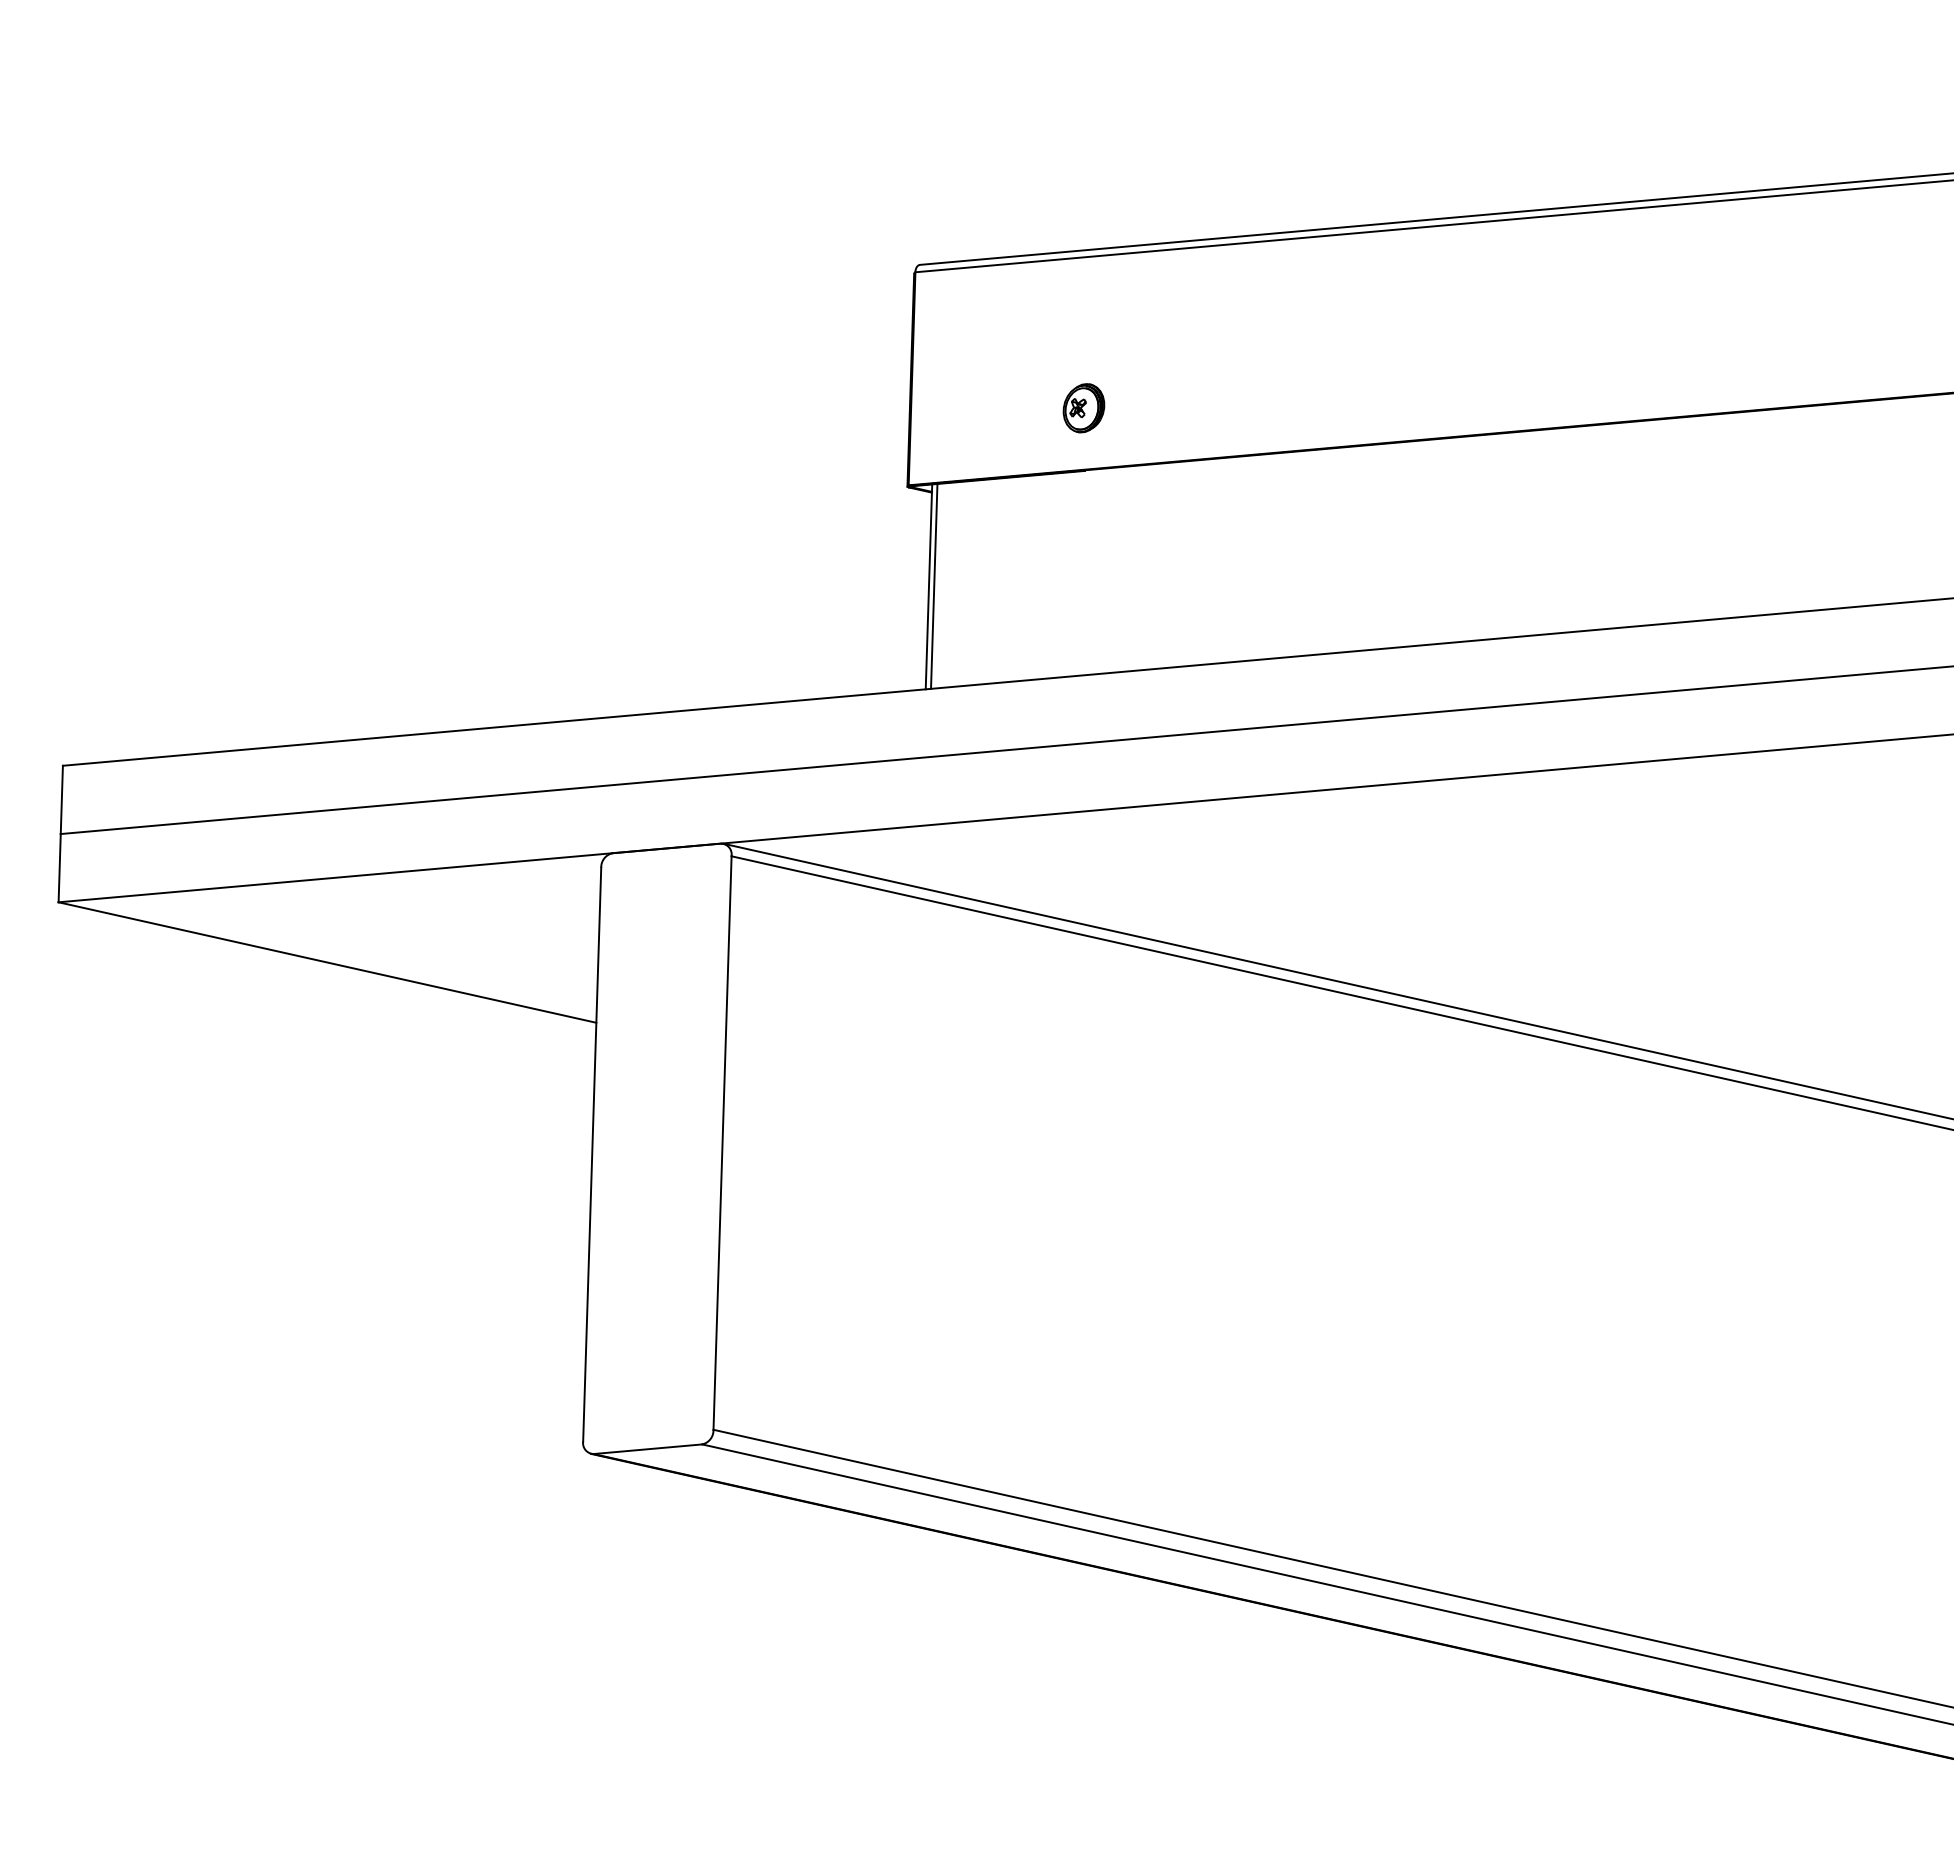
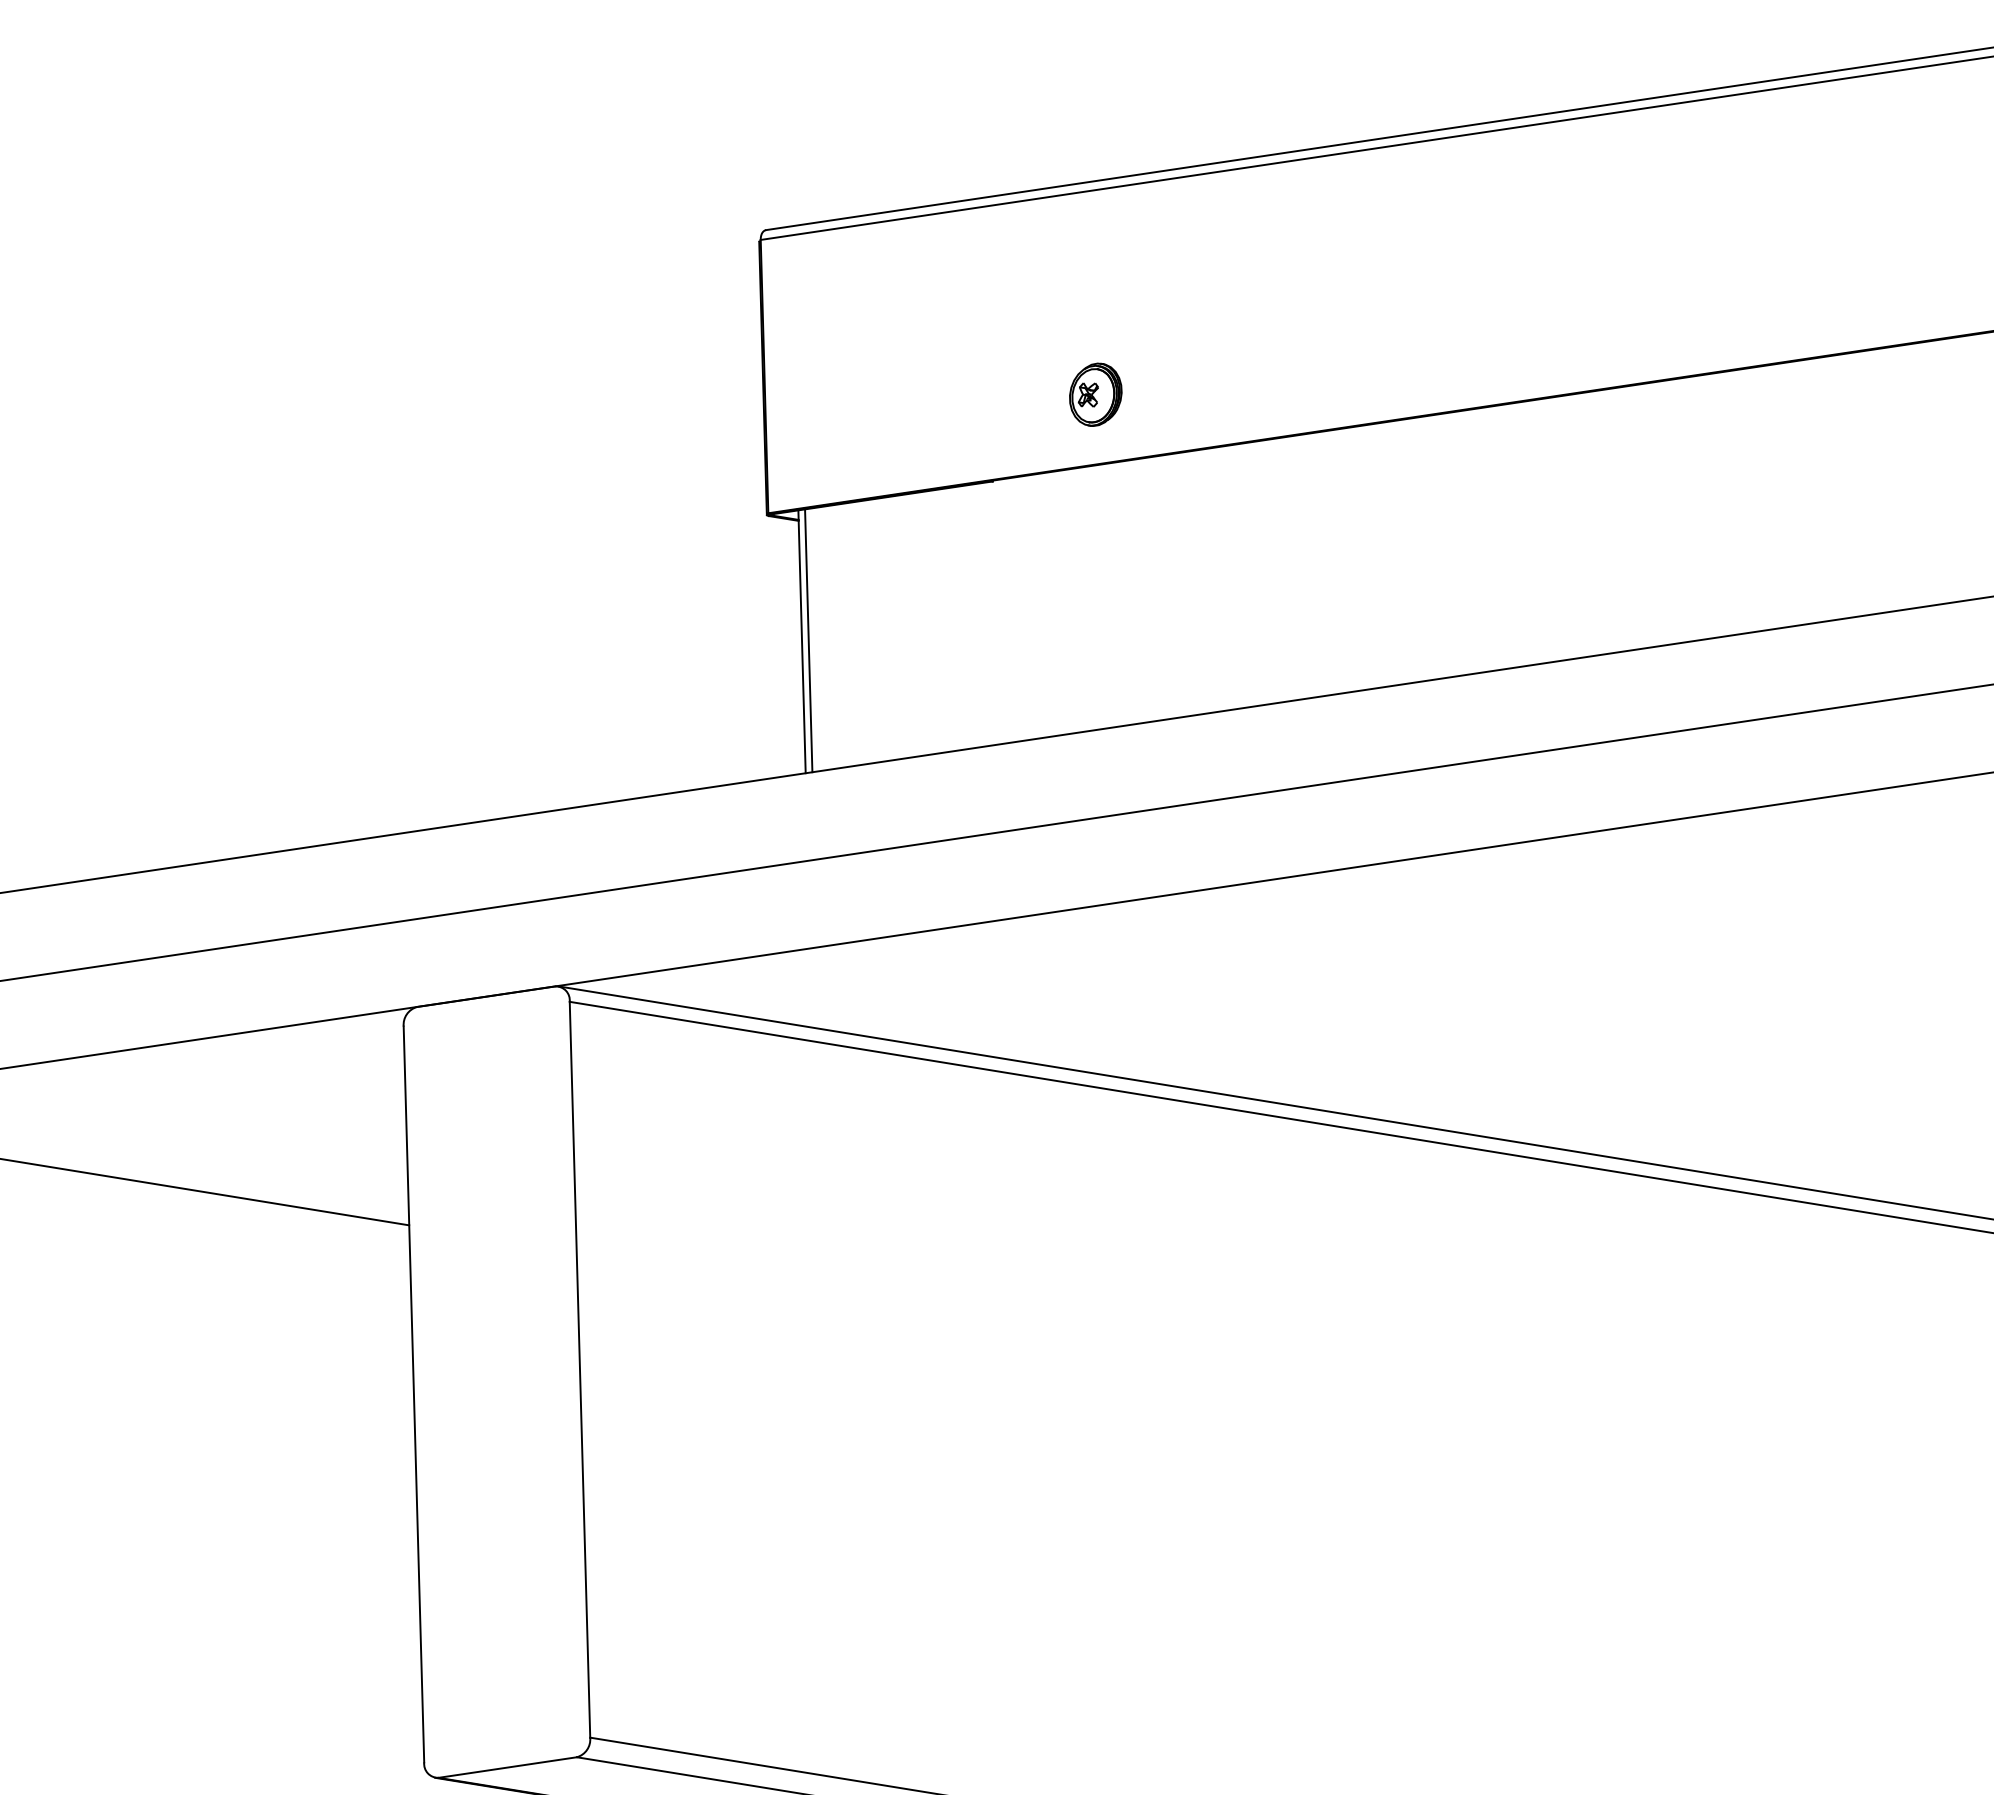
part: (1083, 408) -> (1095, 395), moved

